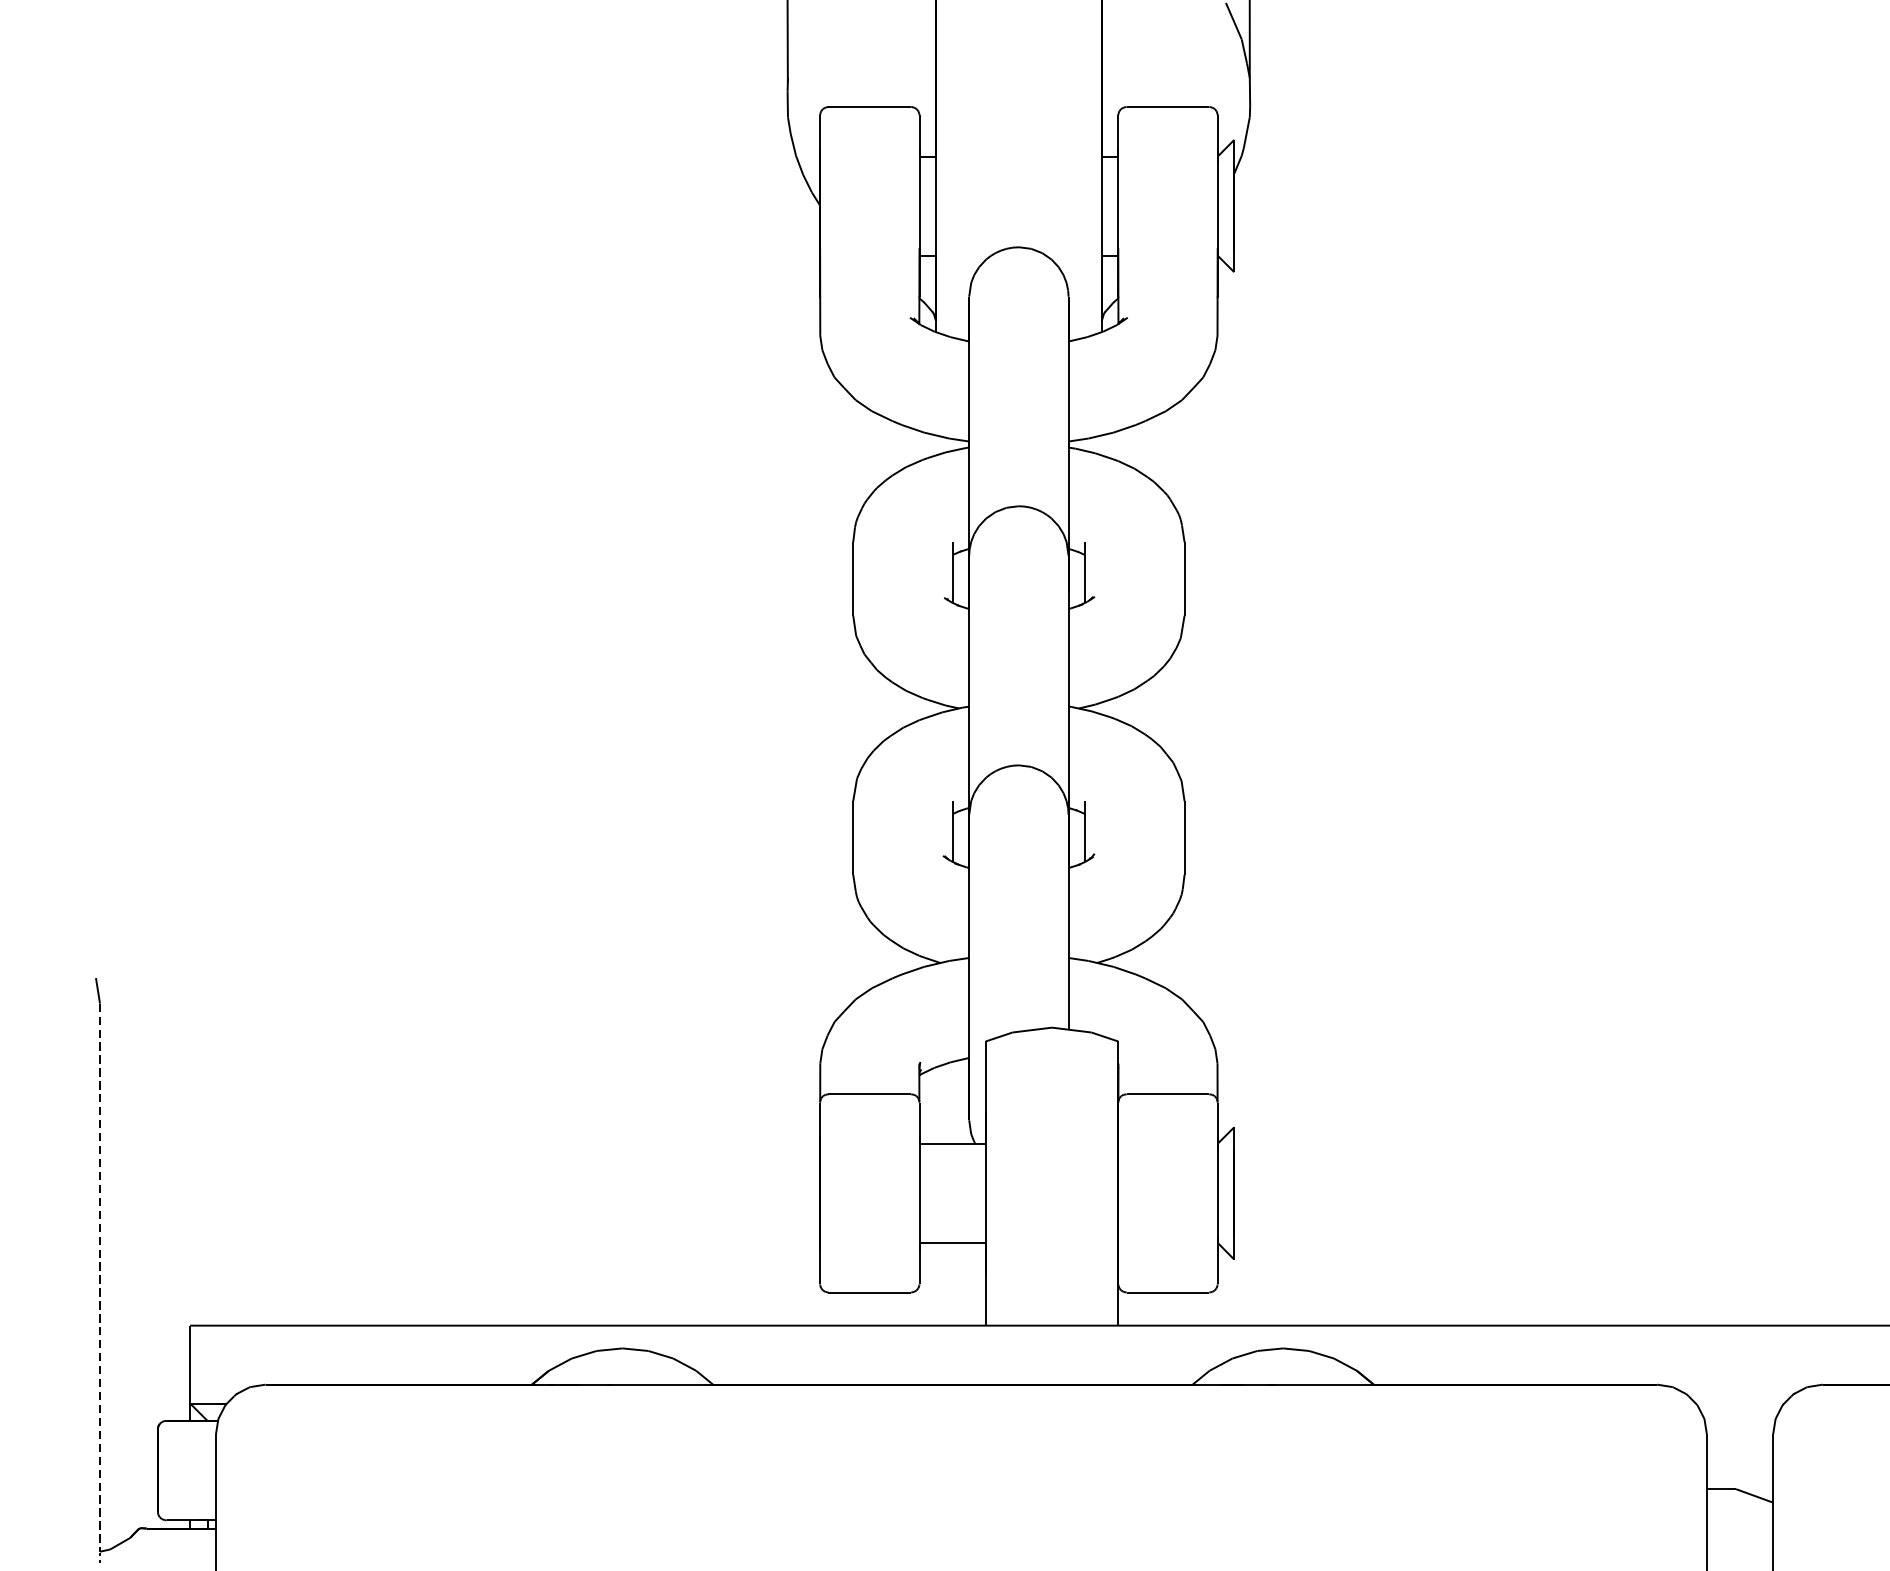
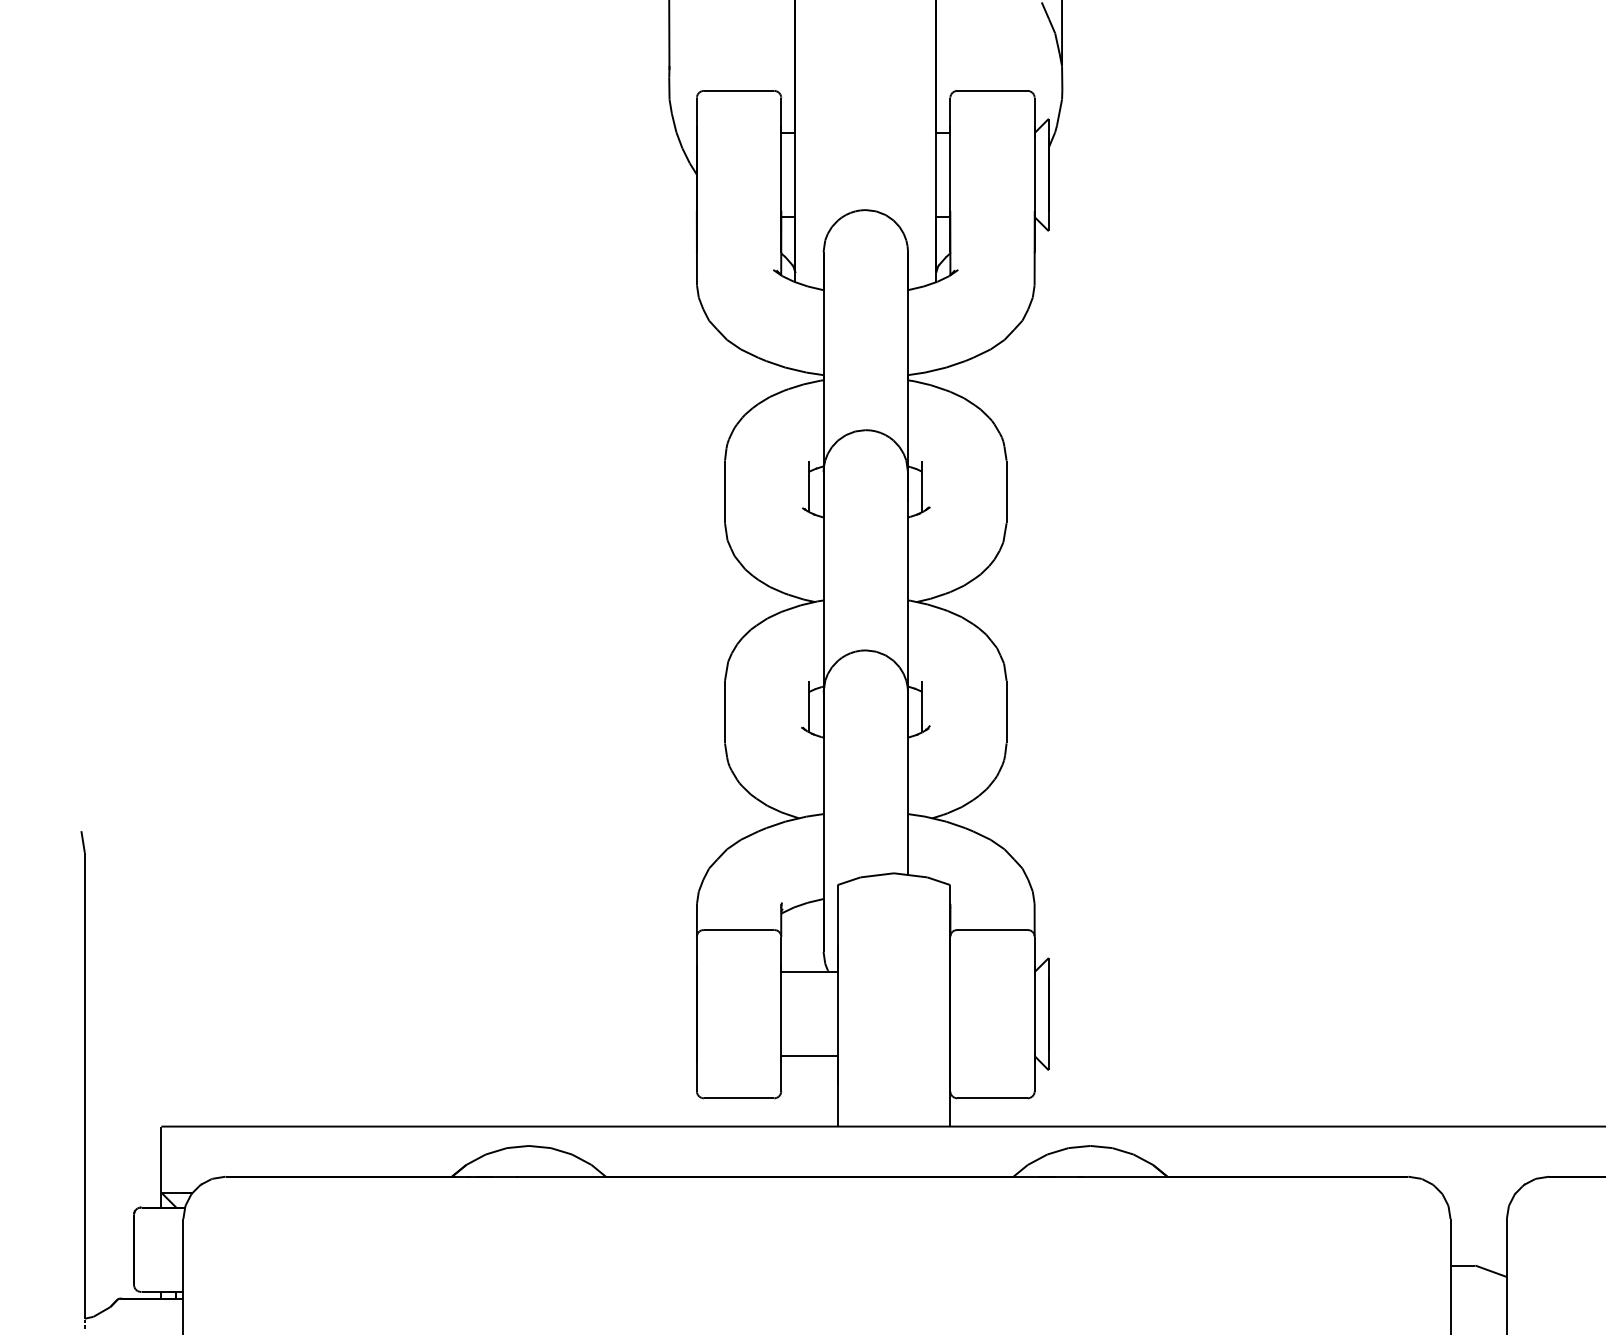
line: (99, 1277) -> (84, 1085), dashed -> solid

